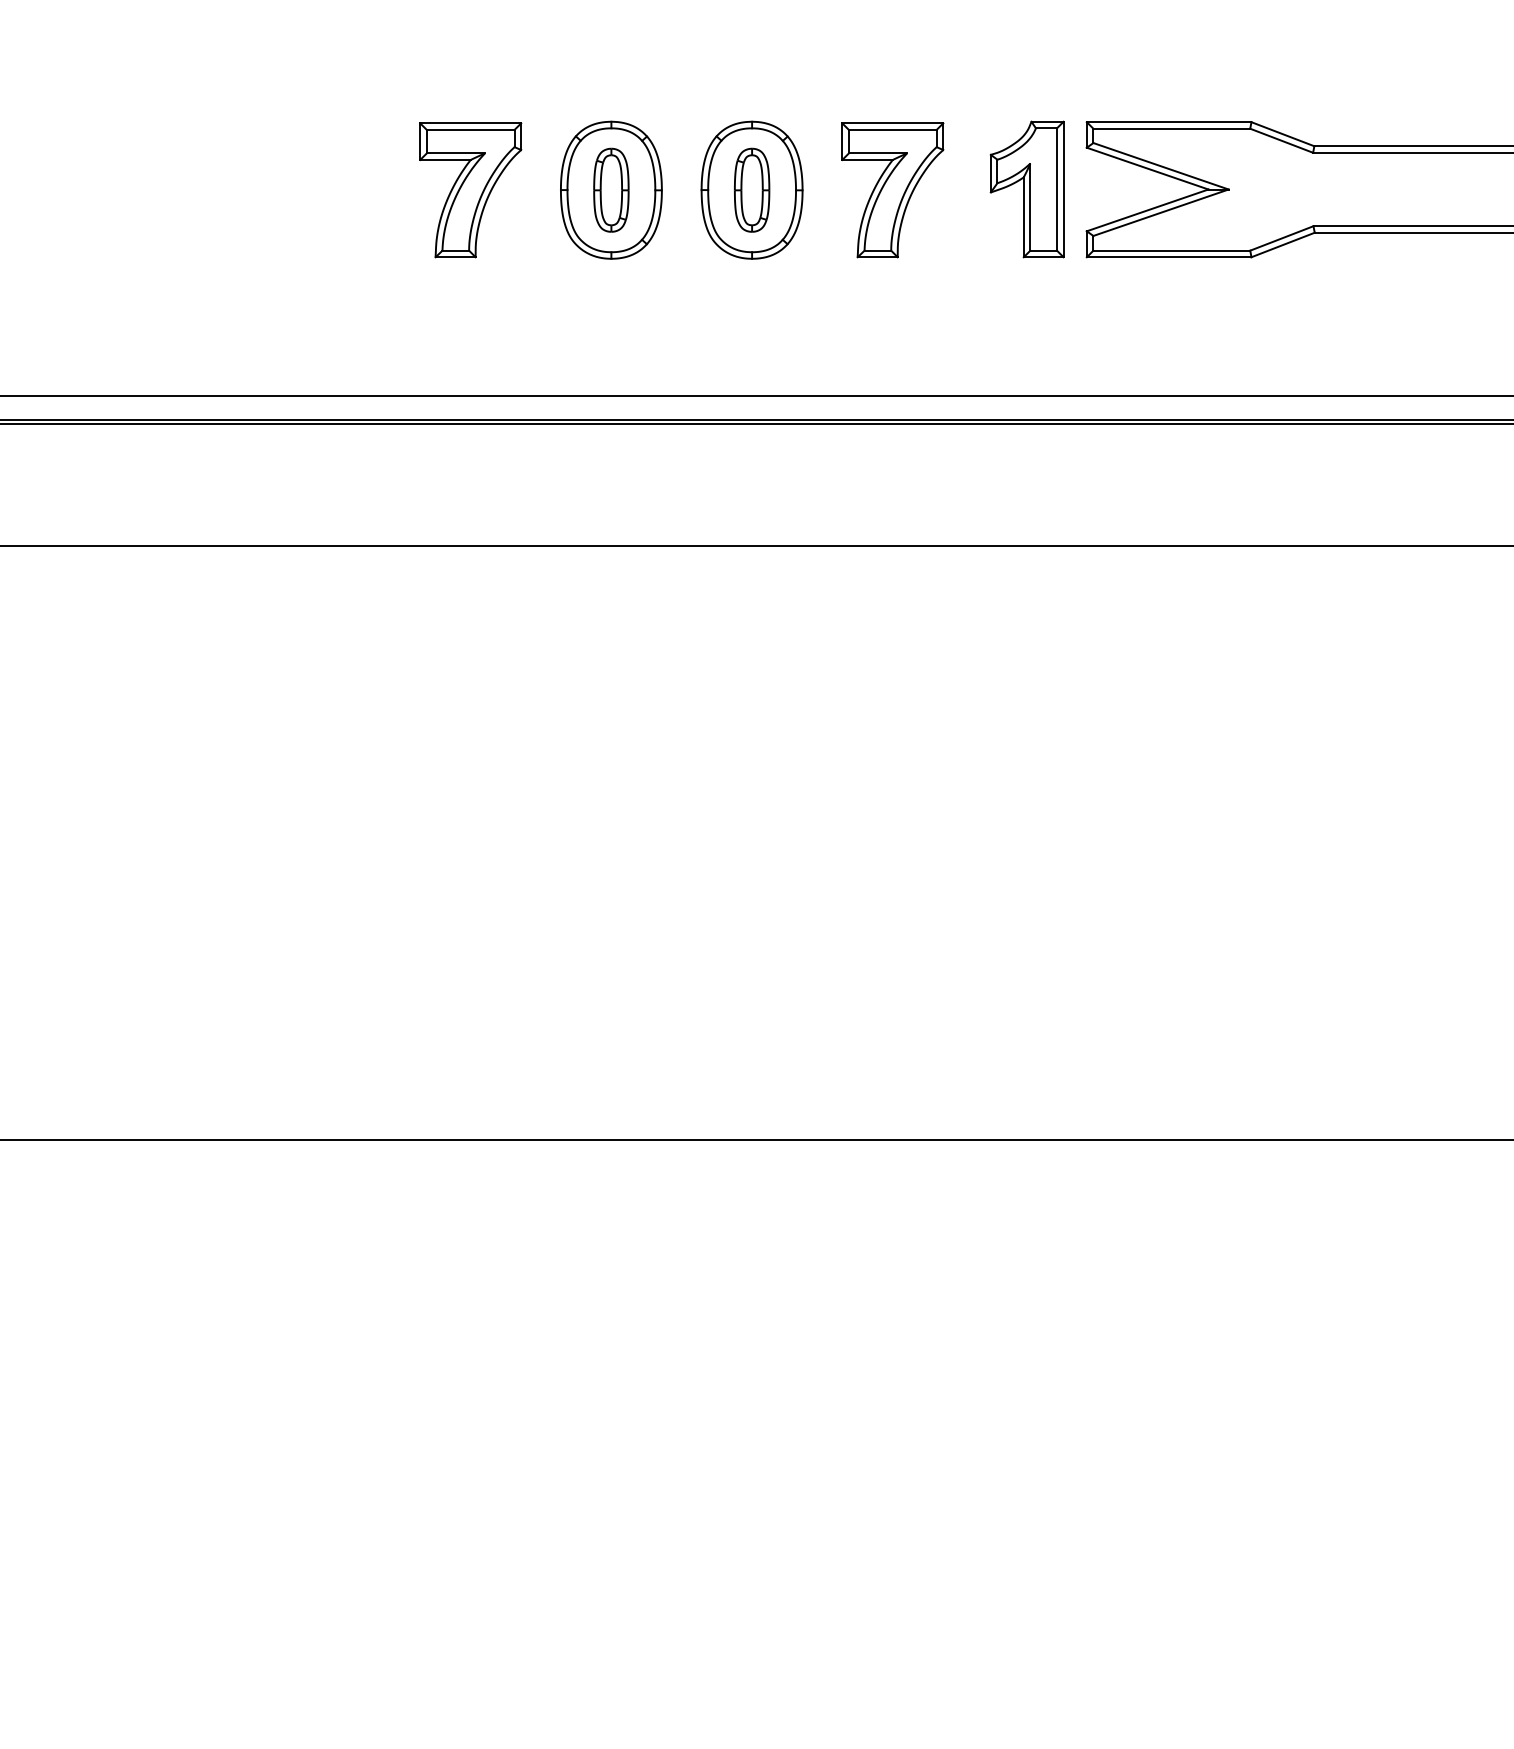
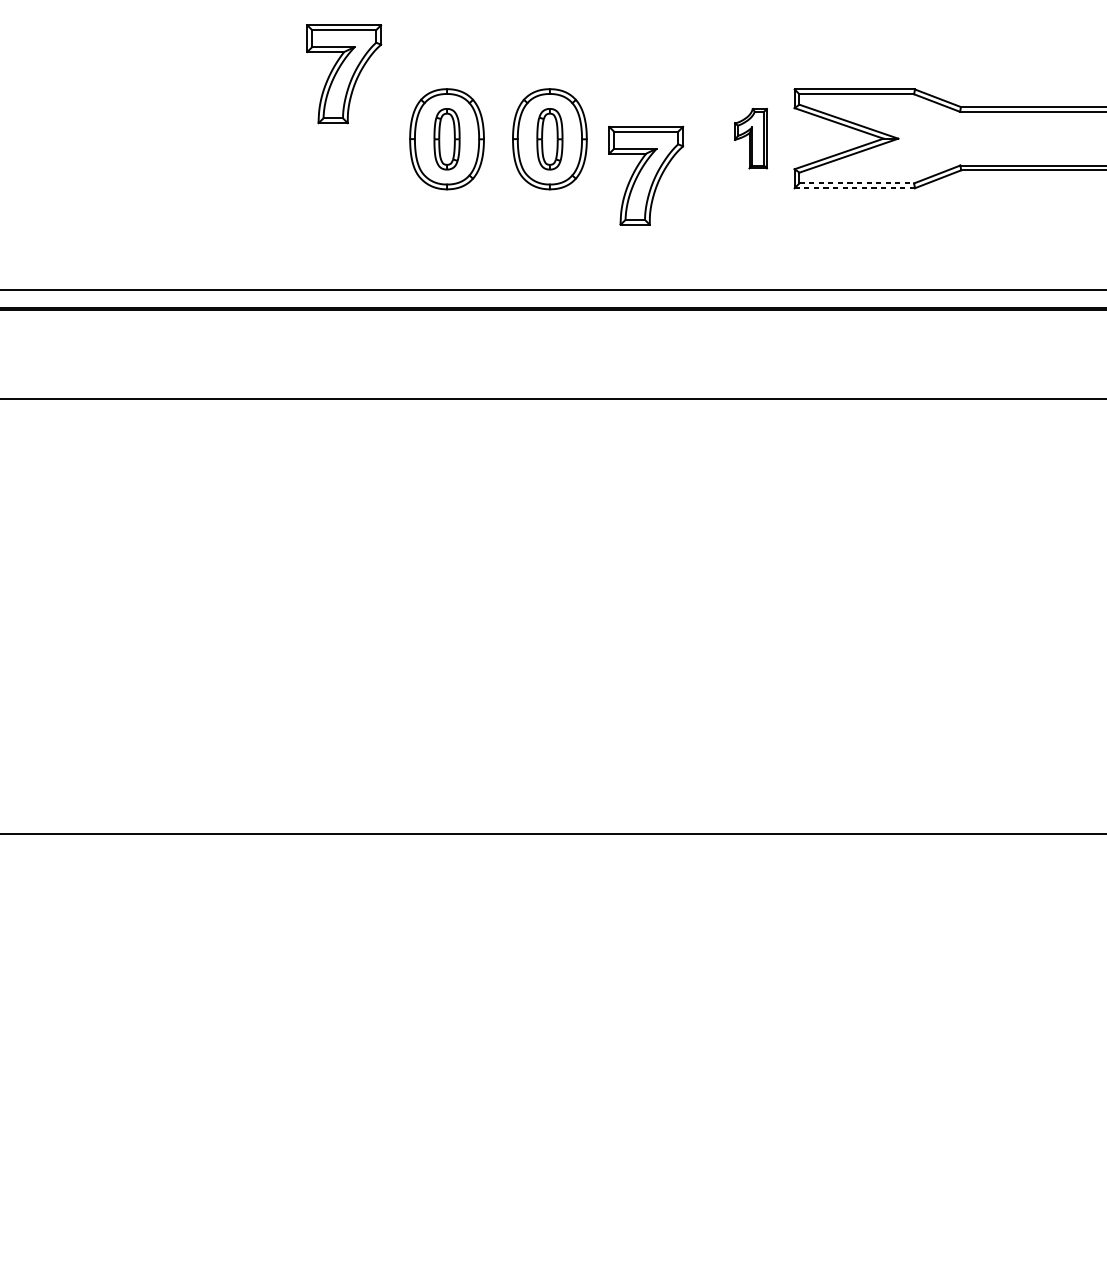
part: (1026, 189) -> (750, 138), size x0.6
part: (470, 190) -> (344, 74), moved
part: (892, 190) -> (645, 175), moved
line: (1172, 250) -> (857, 183), solid -> dashed
line: (1169, 257) -> (855, 188), solid -> dashed

